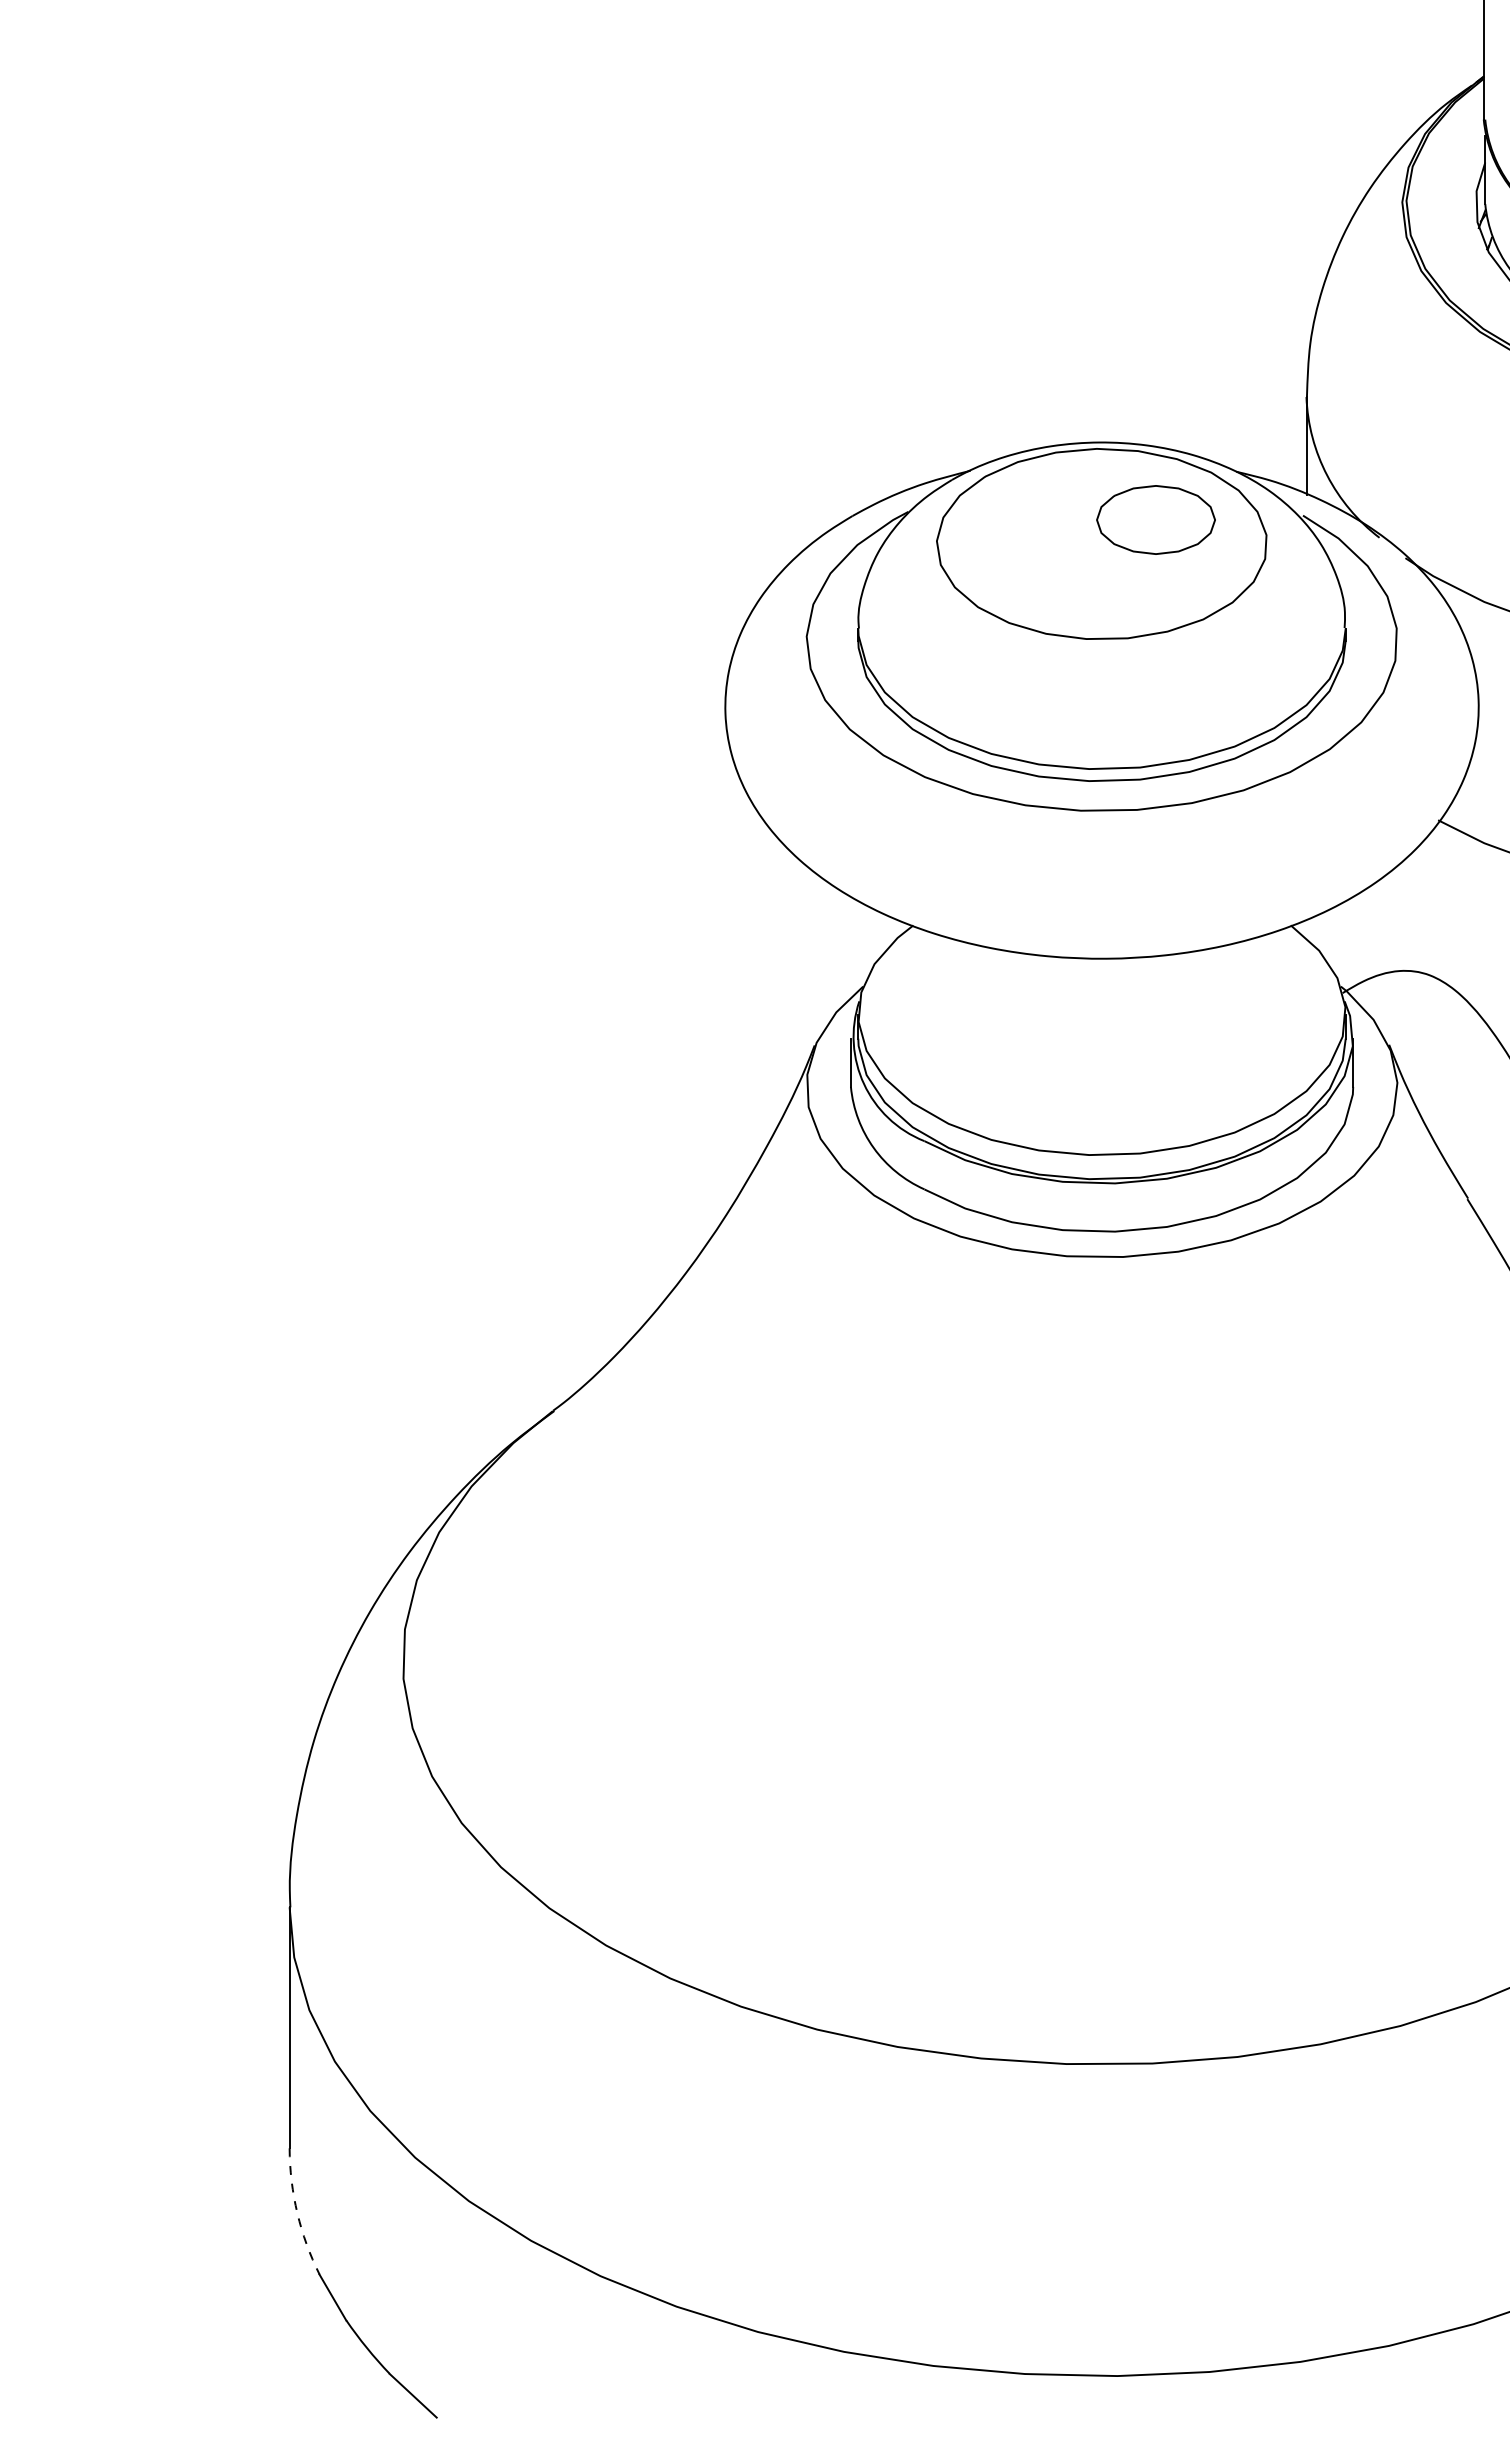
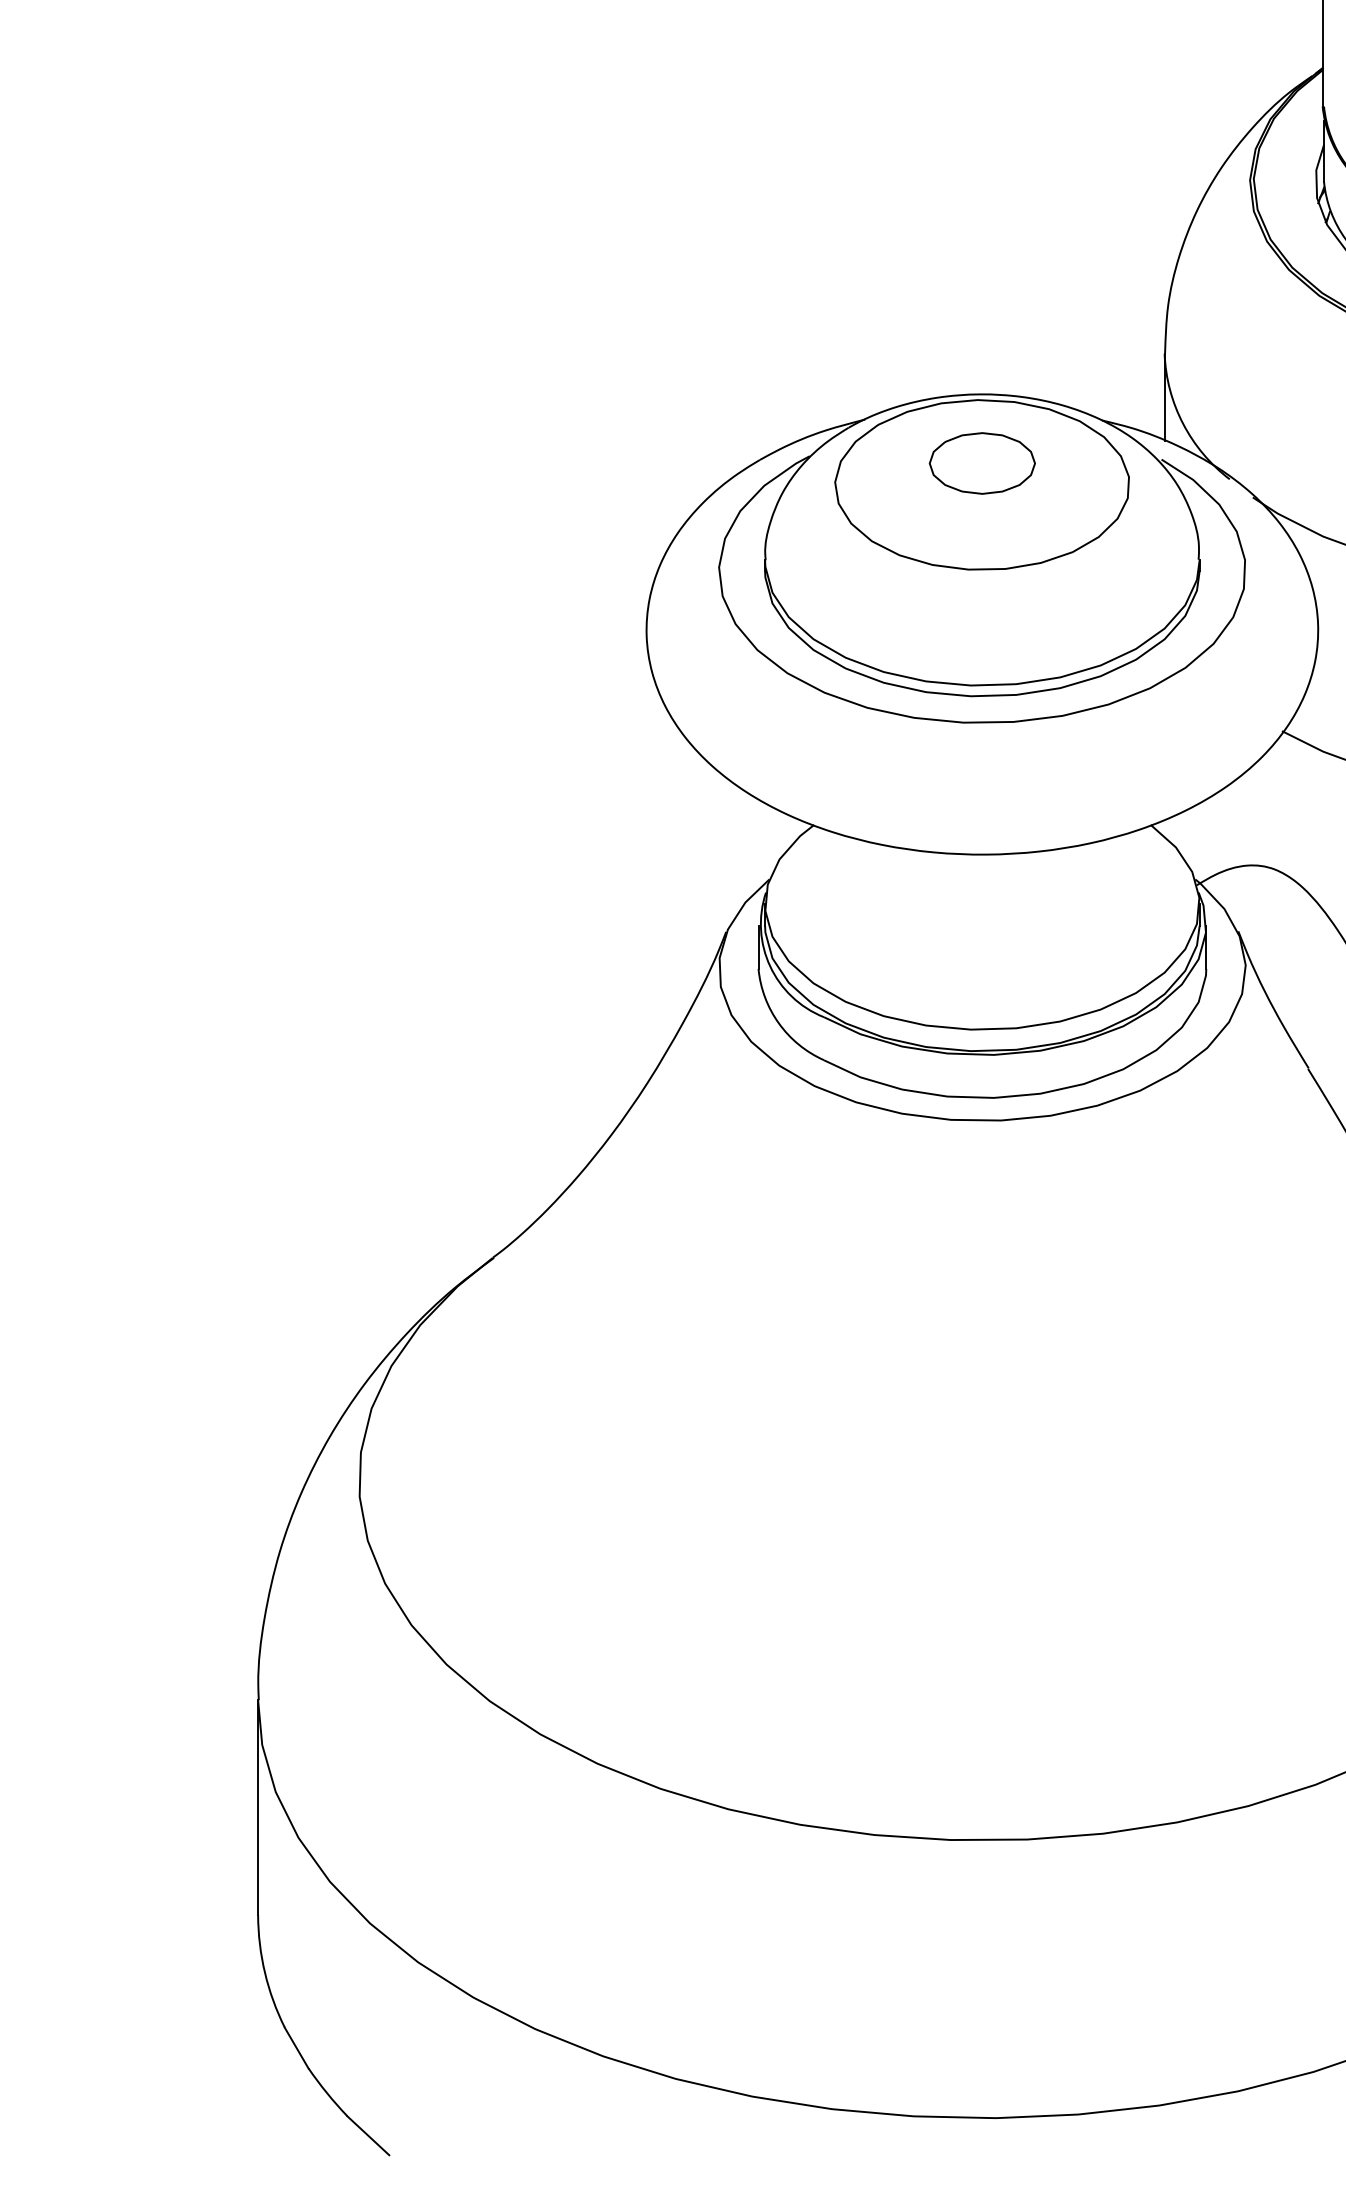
part: (1155, 519) -> (981, 463), moved
arc: (297, 2213) -> (265, 1973), dashed -> solid

